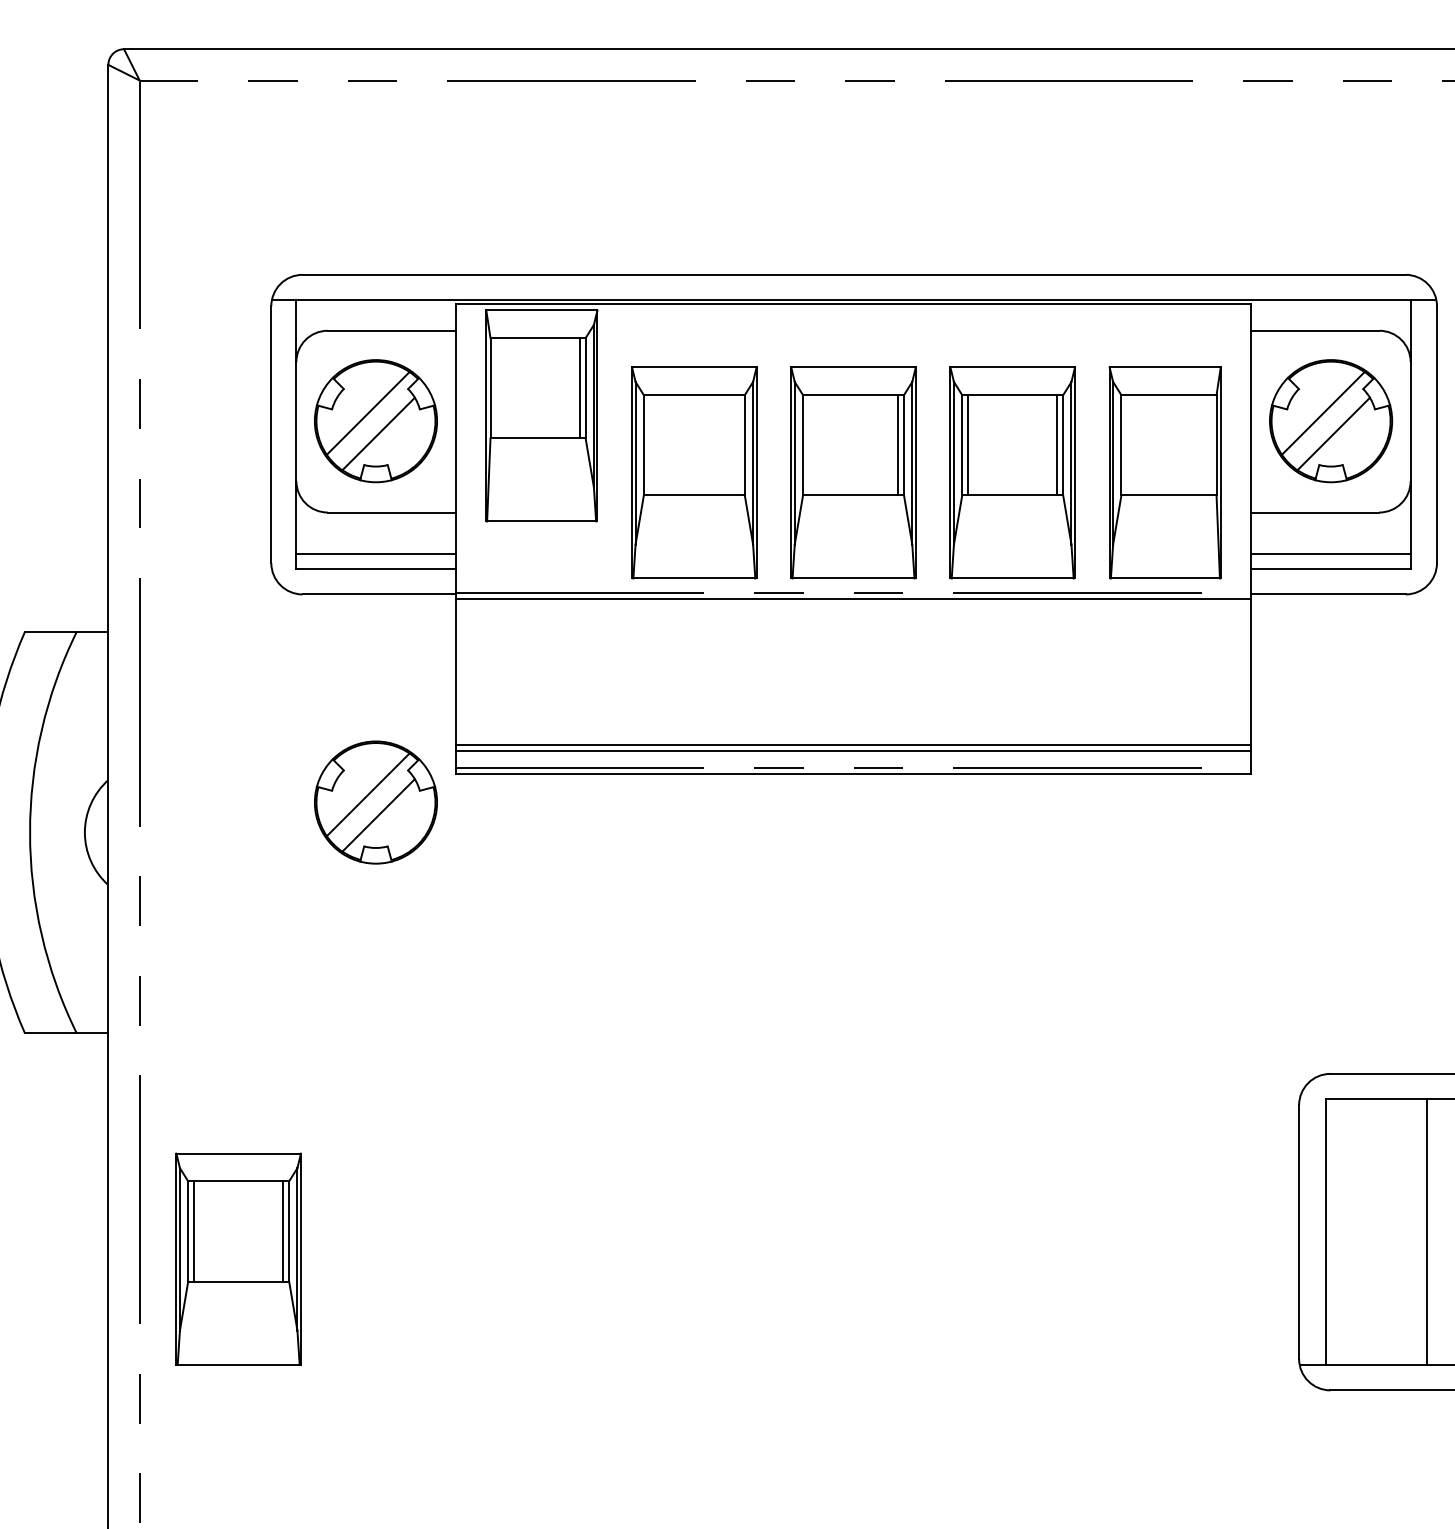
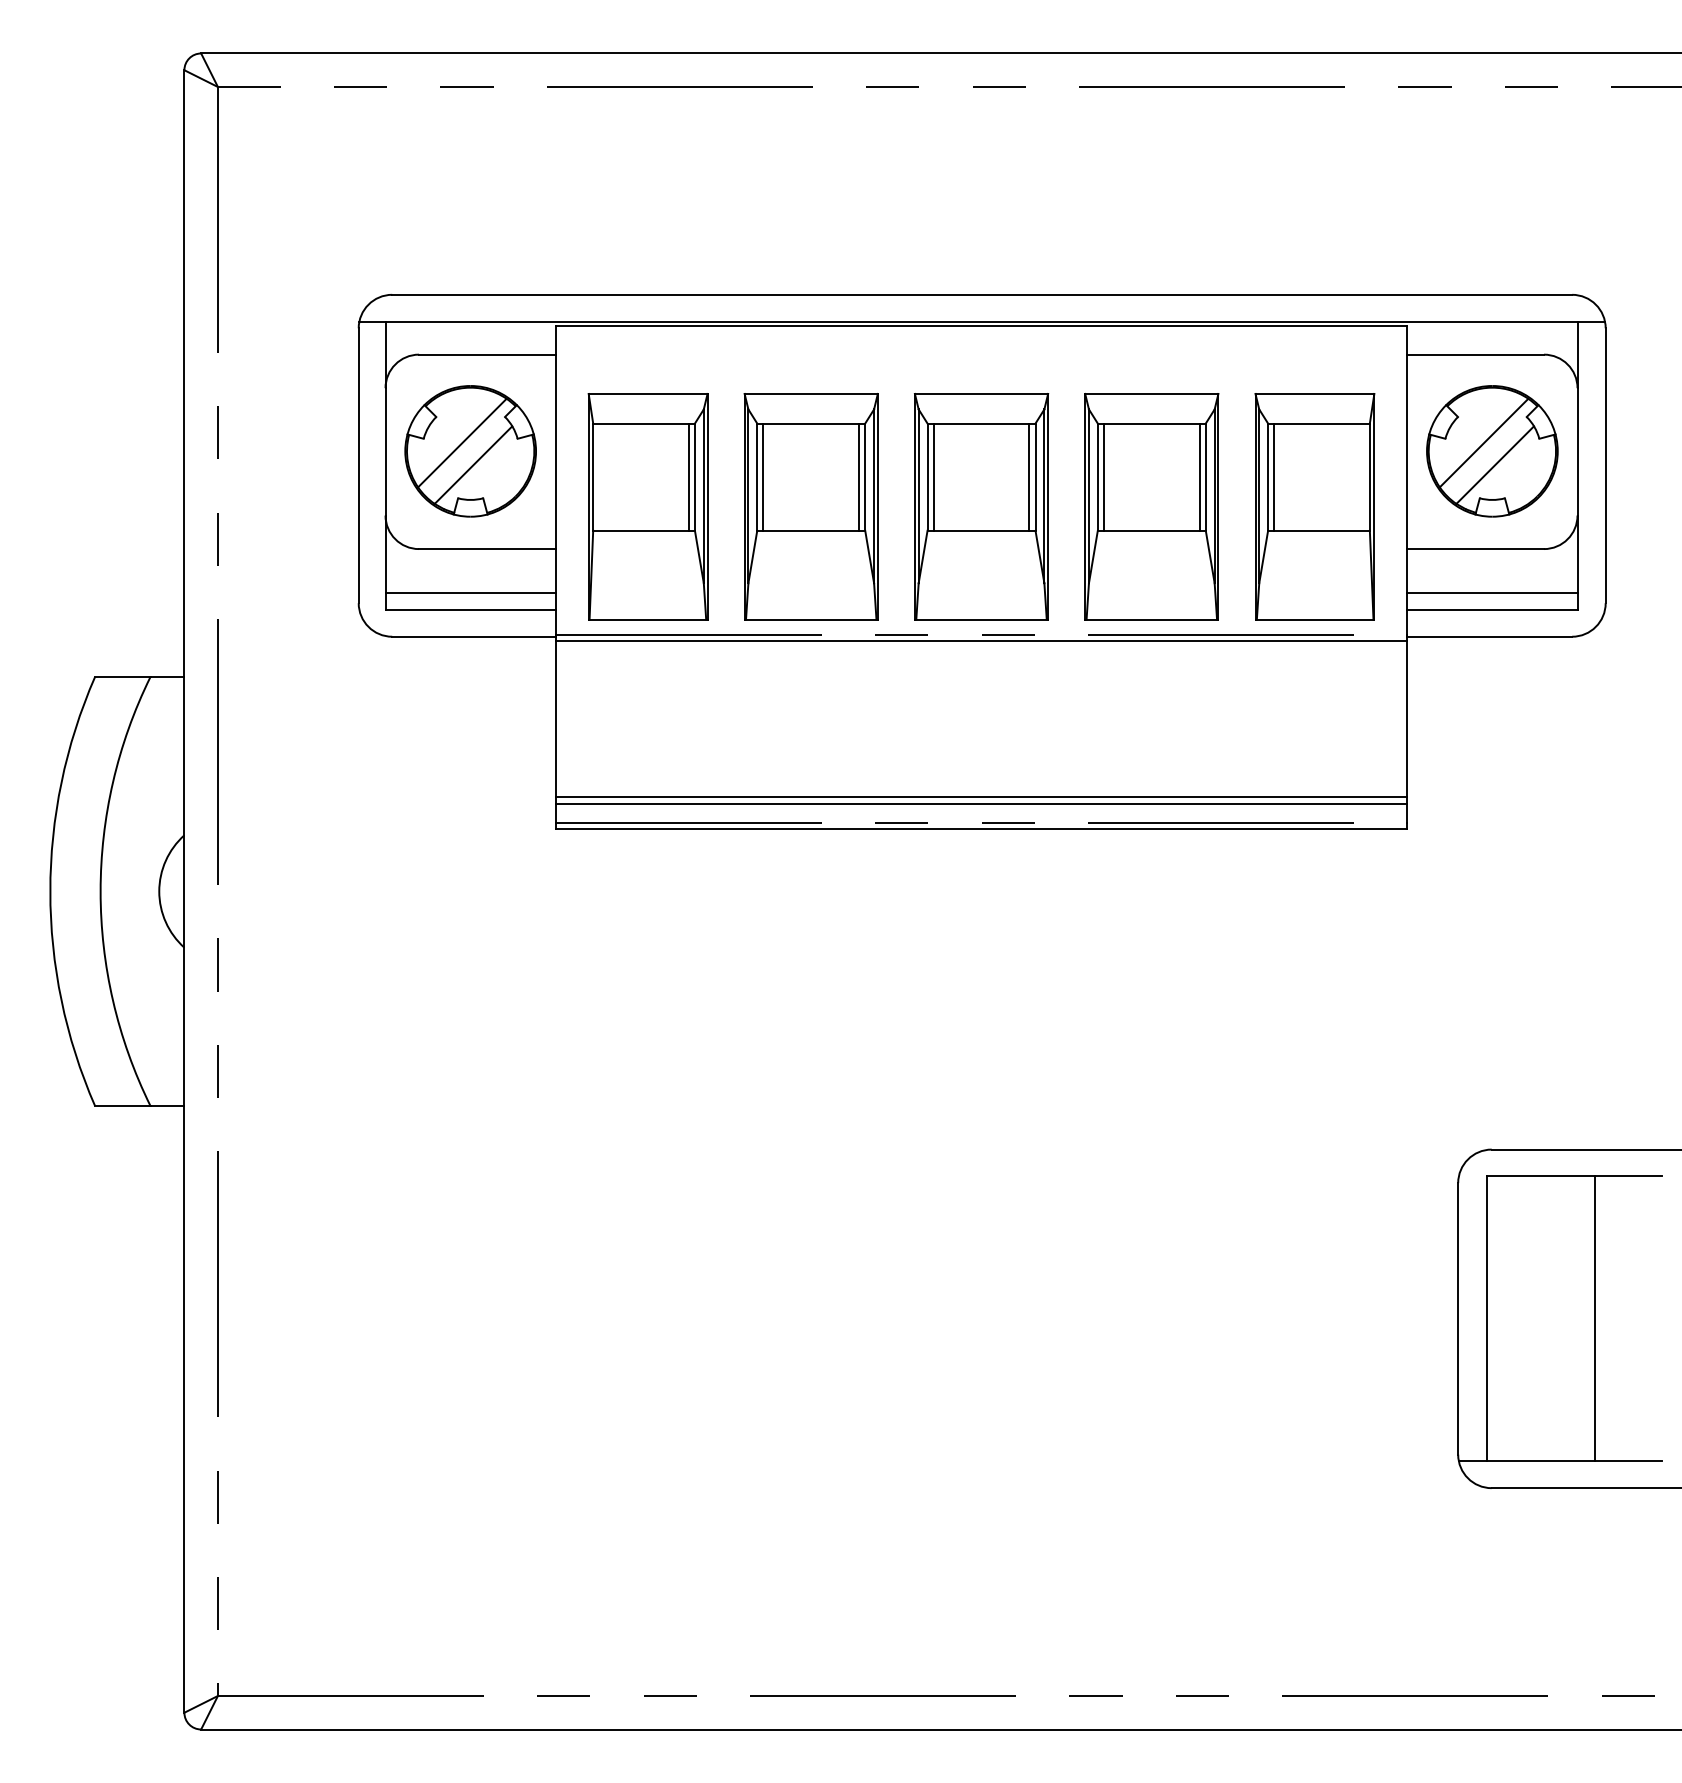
part: (541, 415) -> (647, 506), moved
line: (649, 444) -> (763, 476), added
line: (739, 444) -> (859, 476), added
line: (808, 444) -> (933, 476), added
line: (1127, 444) -> (1274, 476), added
part: (375, 802) -> (470, 859), removed
part: (238, 1258) -> (323, 1347), removed

